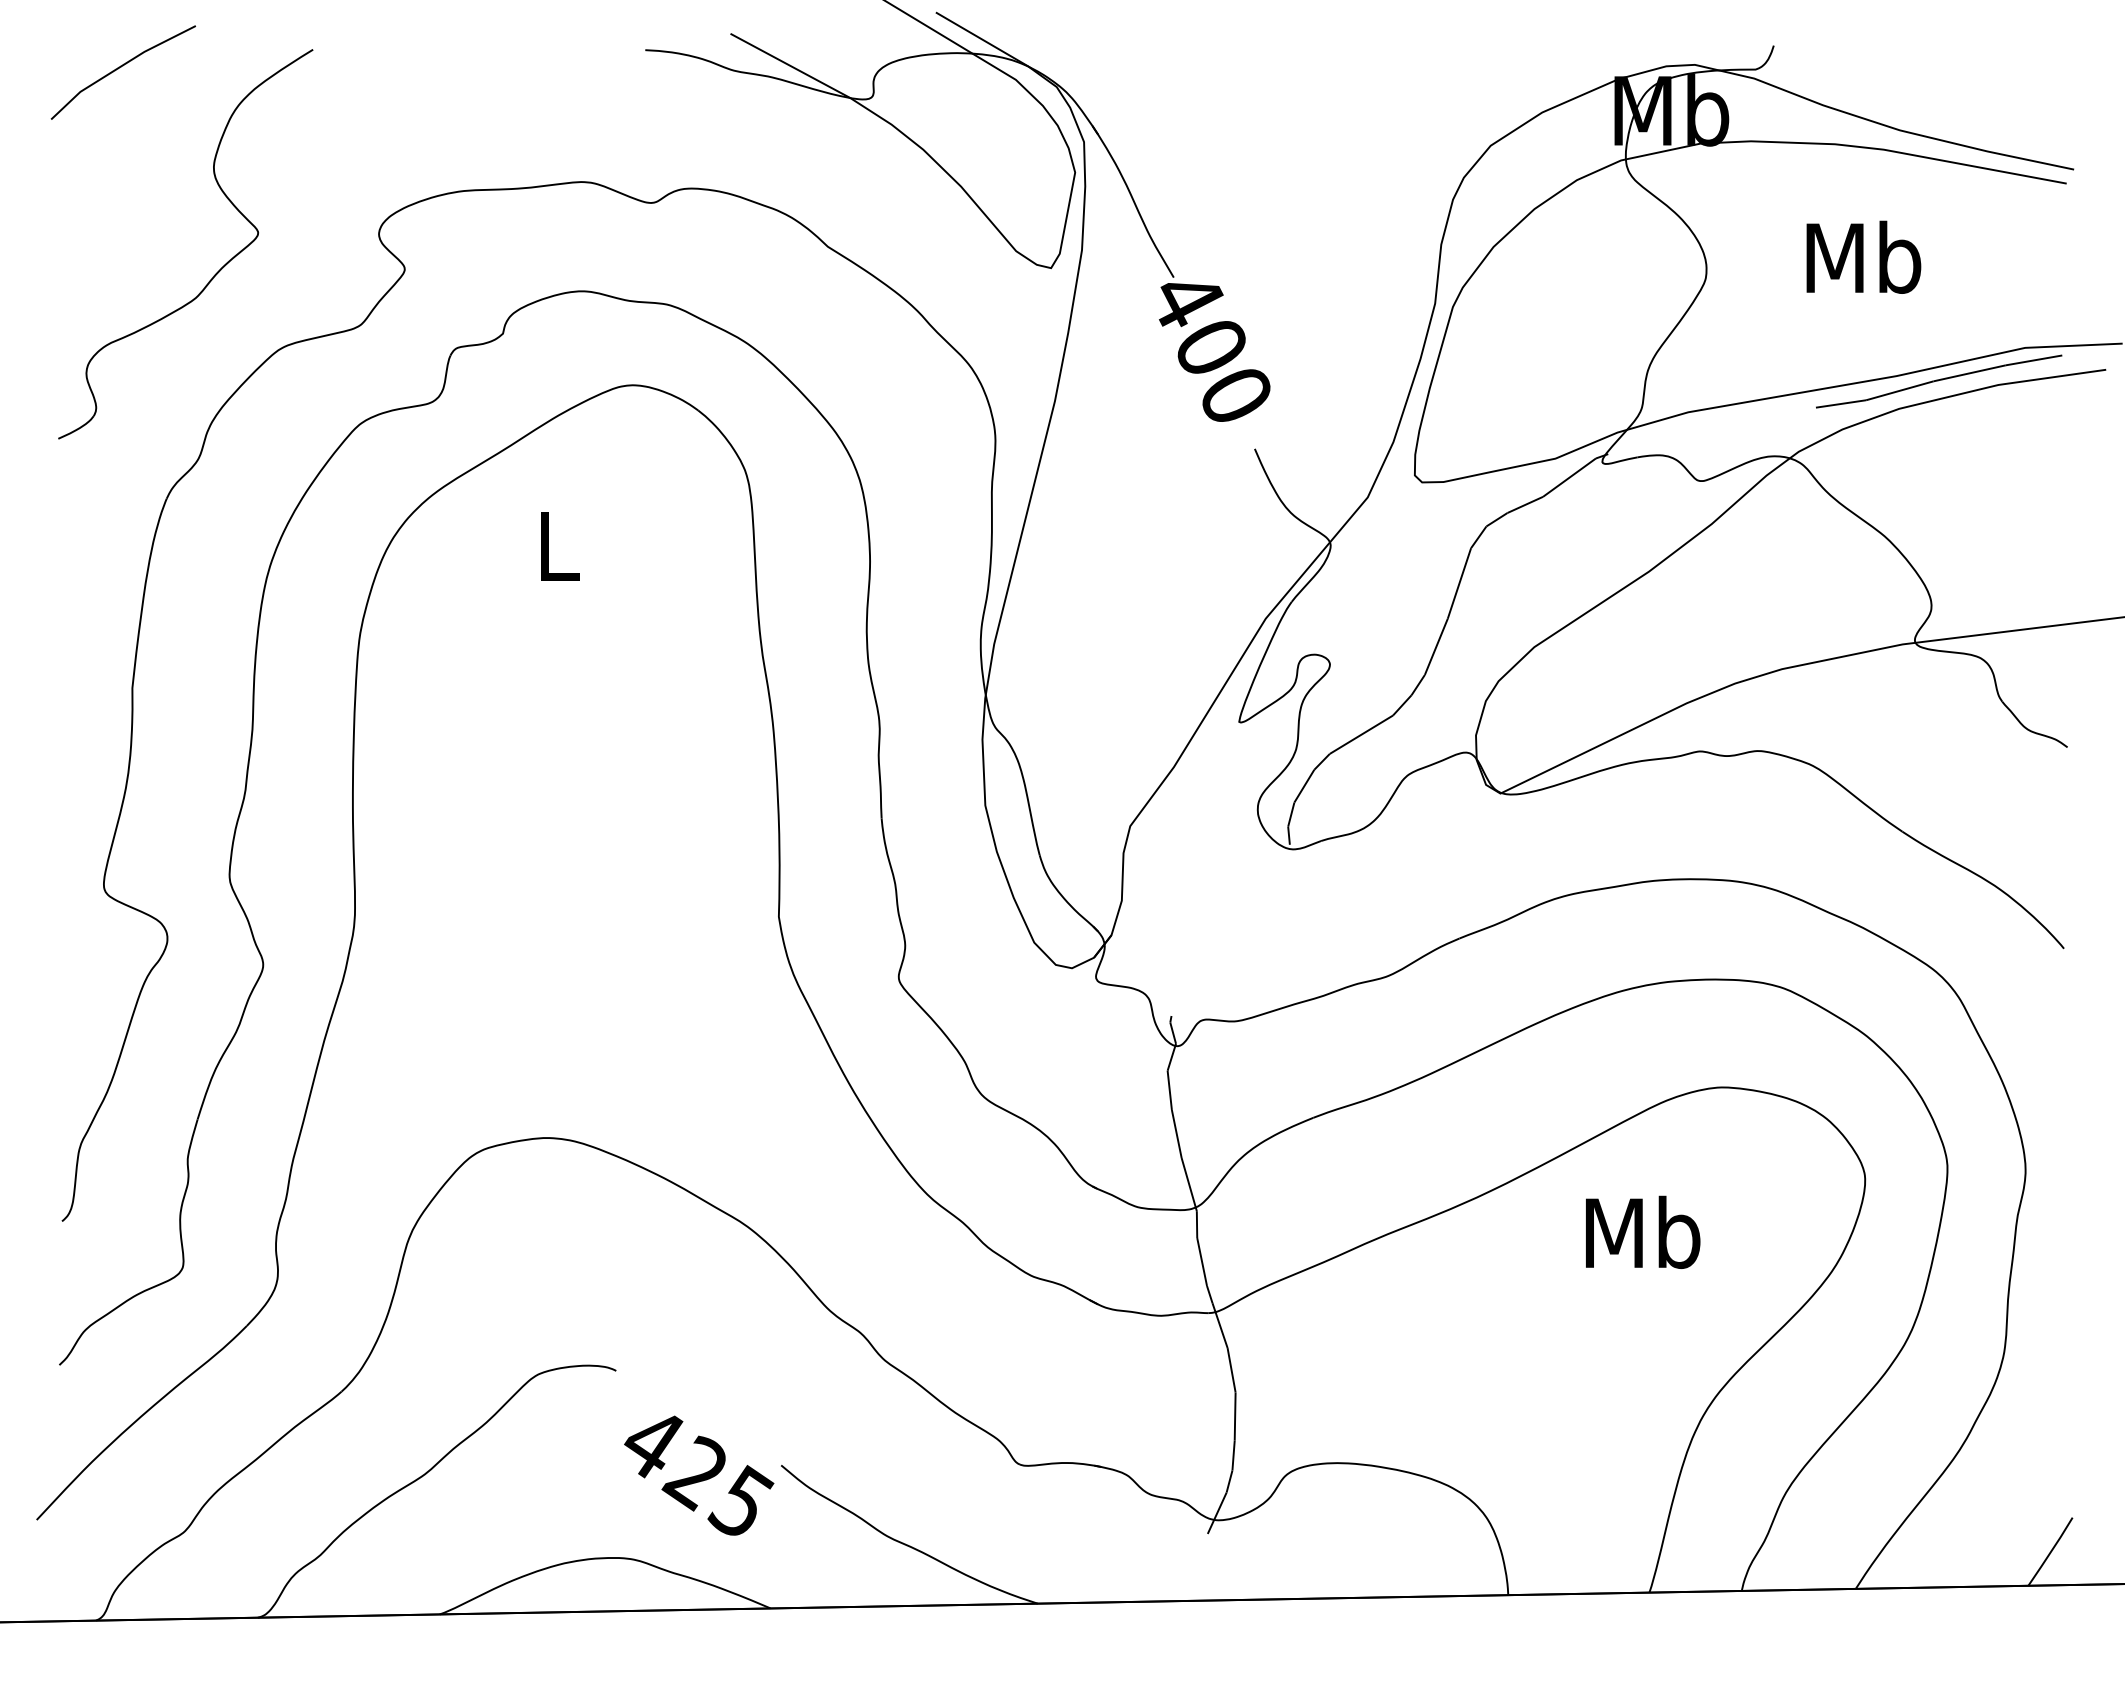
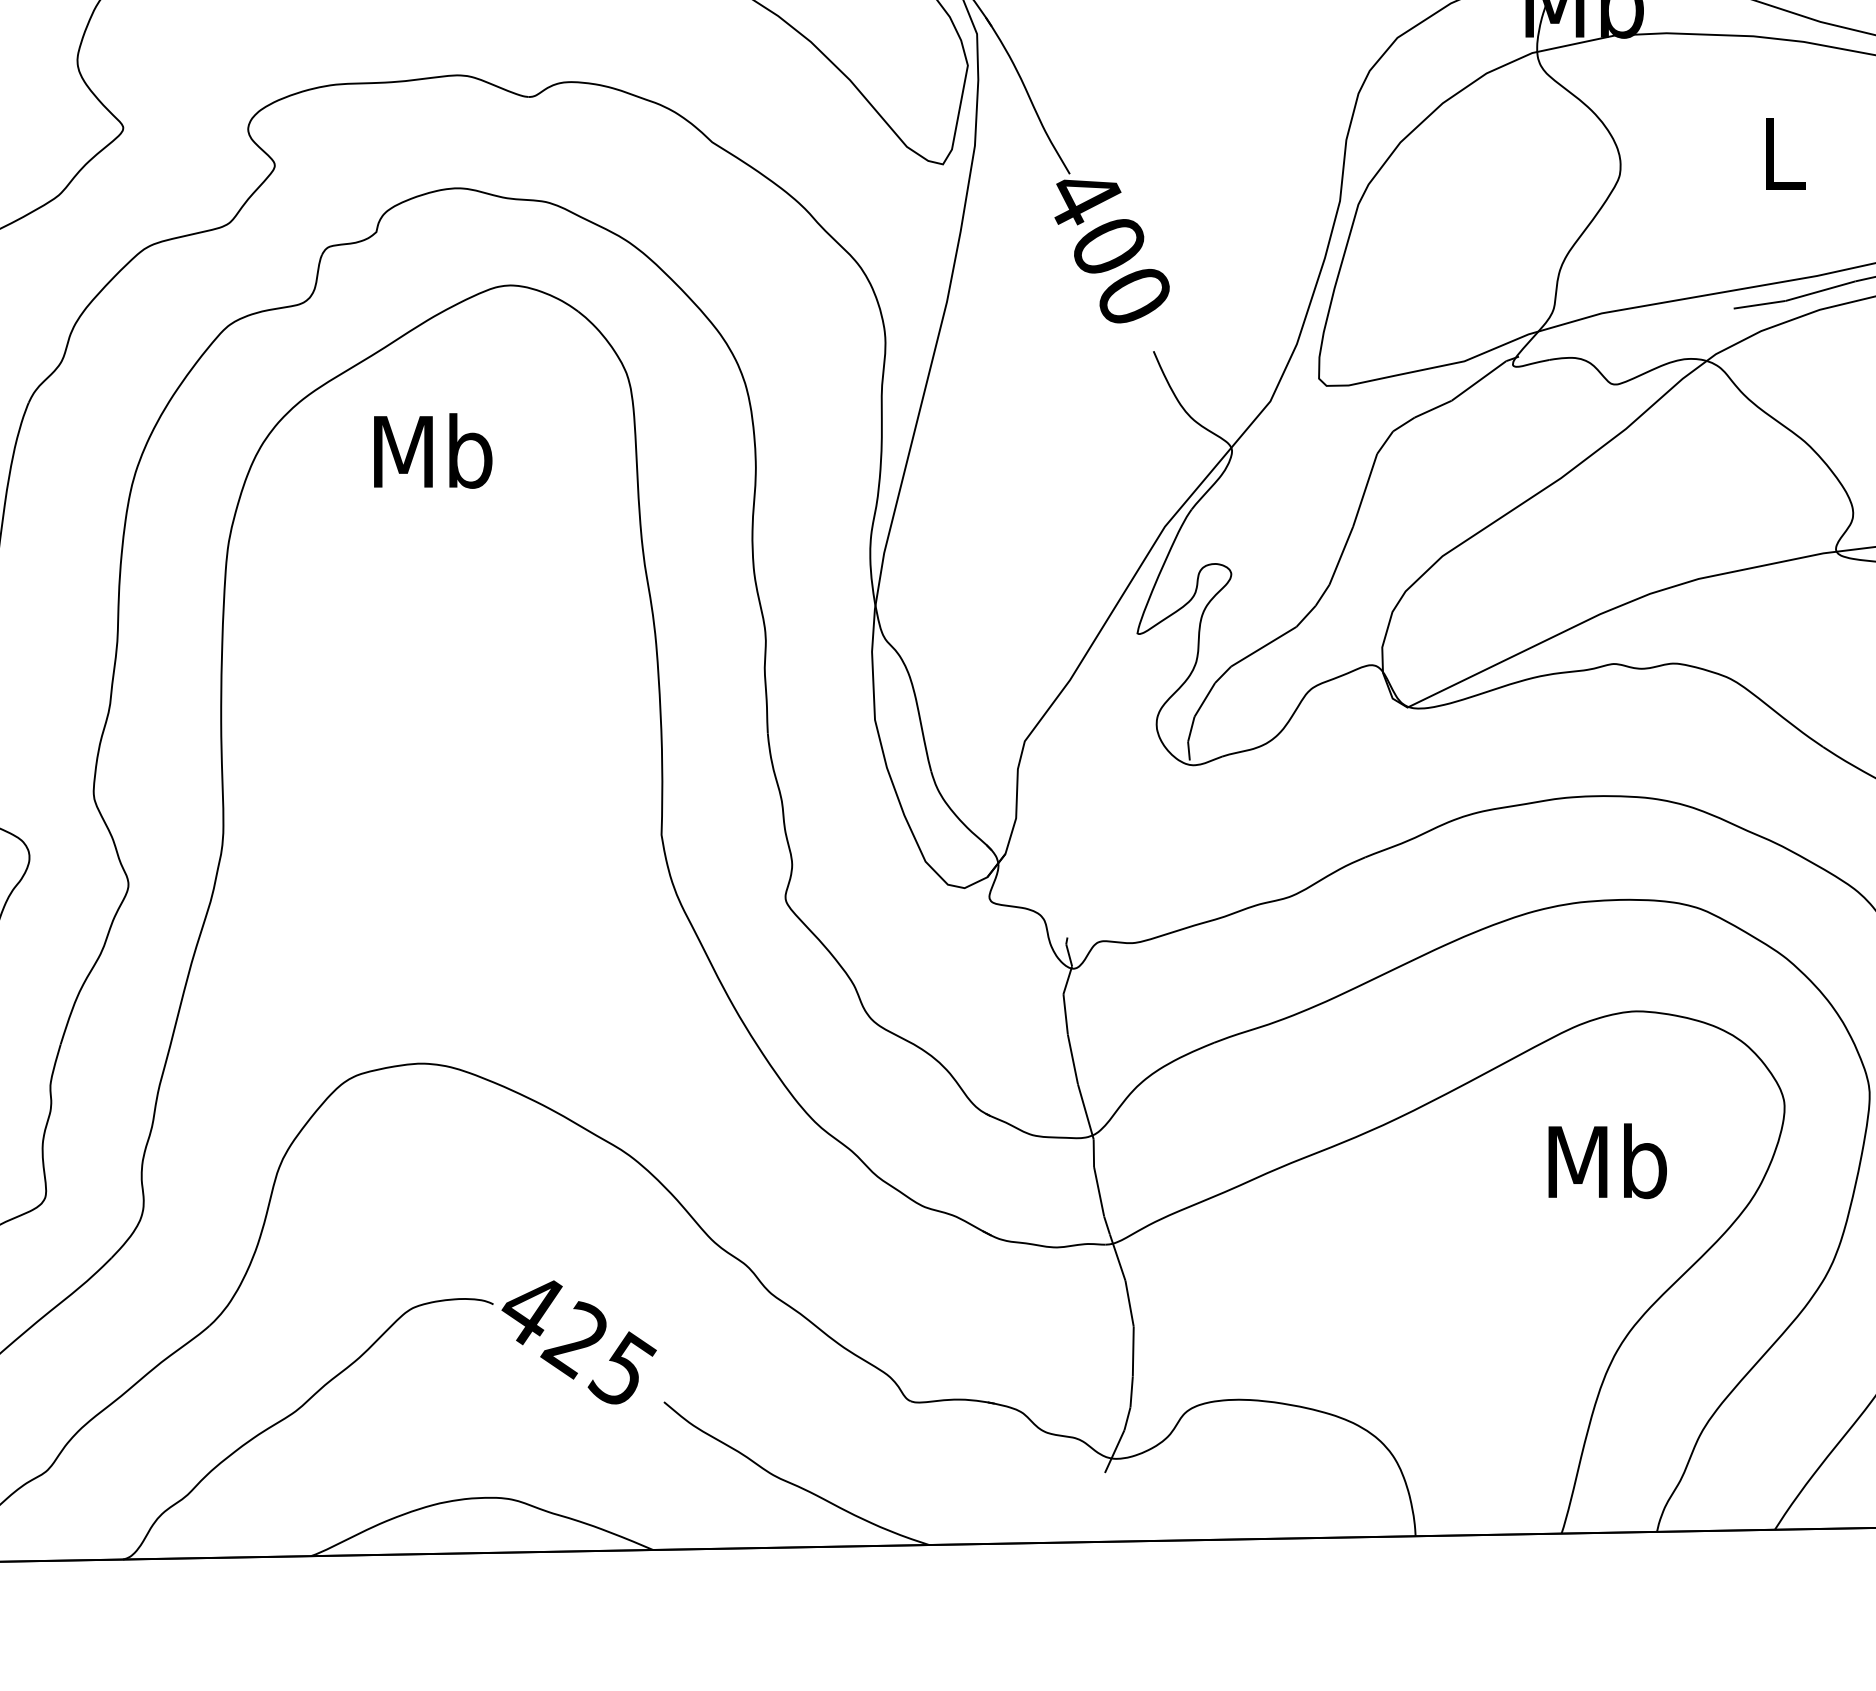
text: (1863, 256) -> (1782, 152), Mb -> L
text: (557, 545) -> (432, 451), L -> Mb
text: (1643, 1231) -> (1608, 1160), moved
text: (699, 1475) -> (579, 1342), moved

